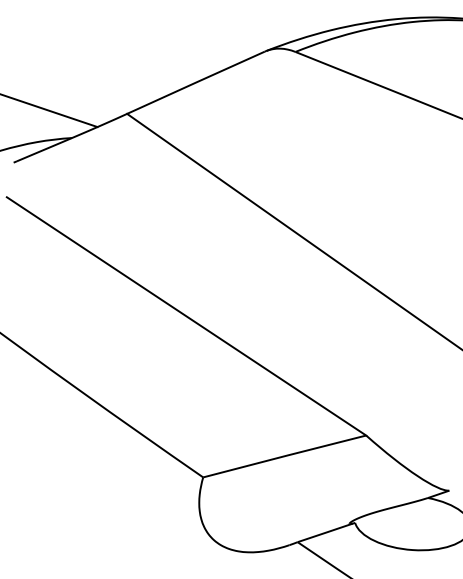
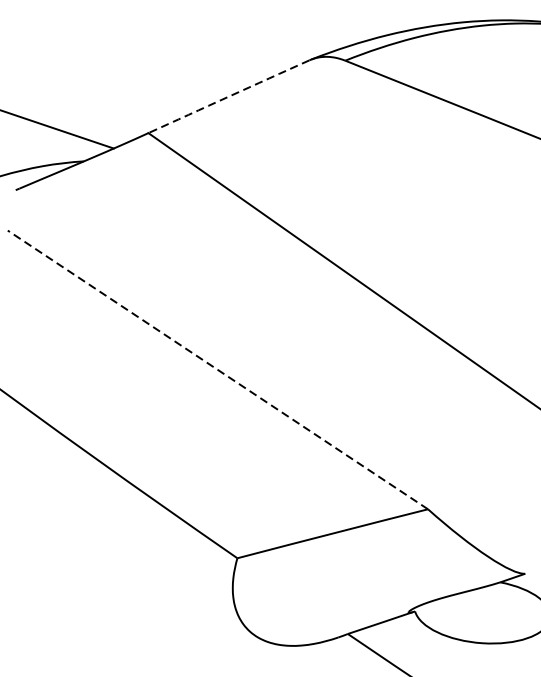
arc: (195, 82) -> (228, 96), solid -> dashed
line: (186, 316) -> (217, 370), solid -> dashed

